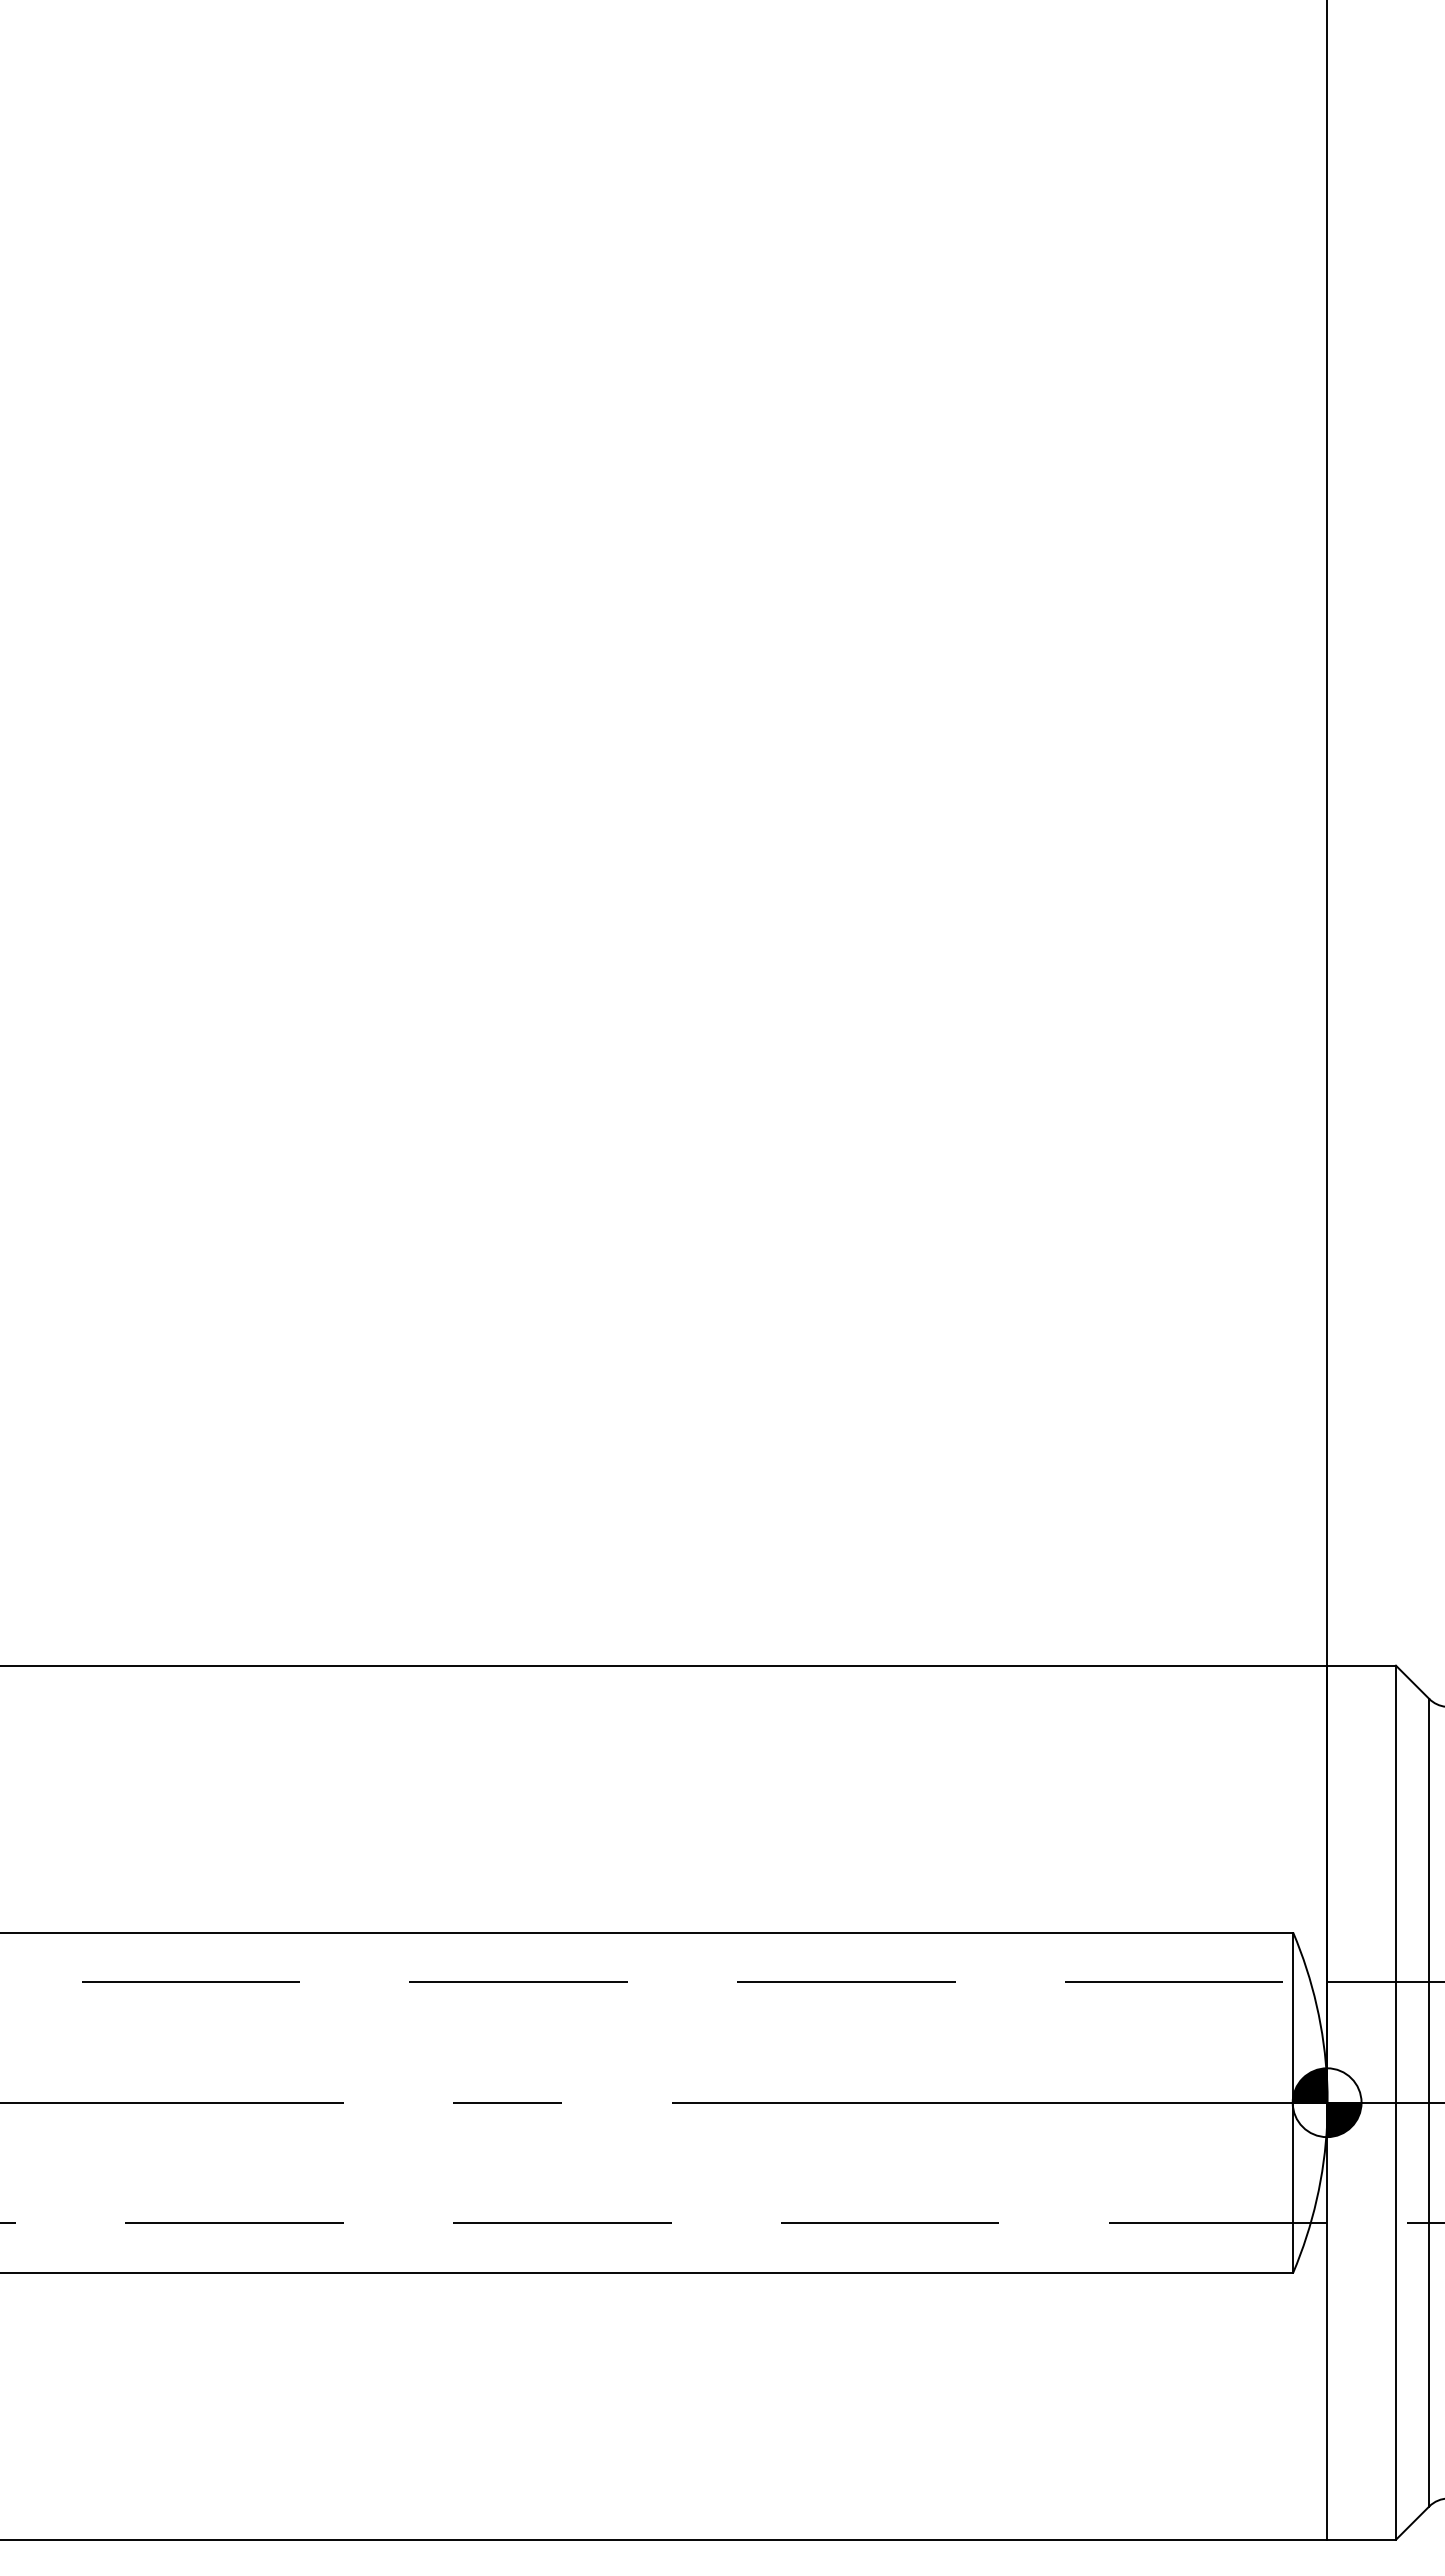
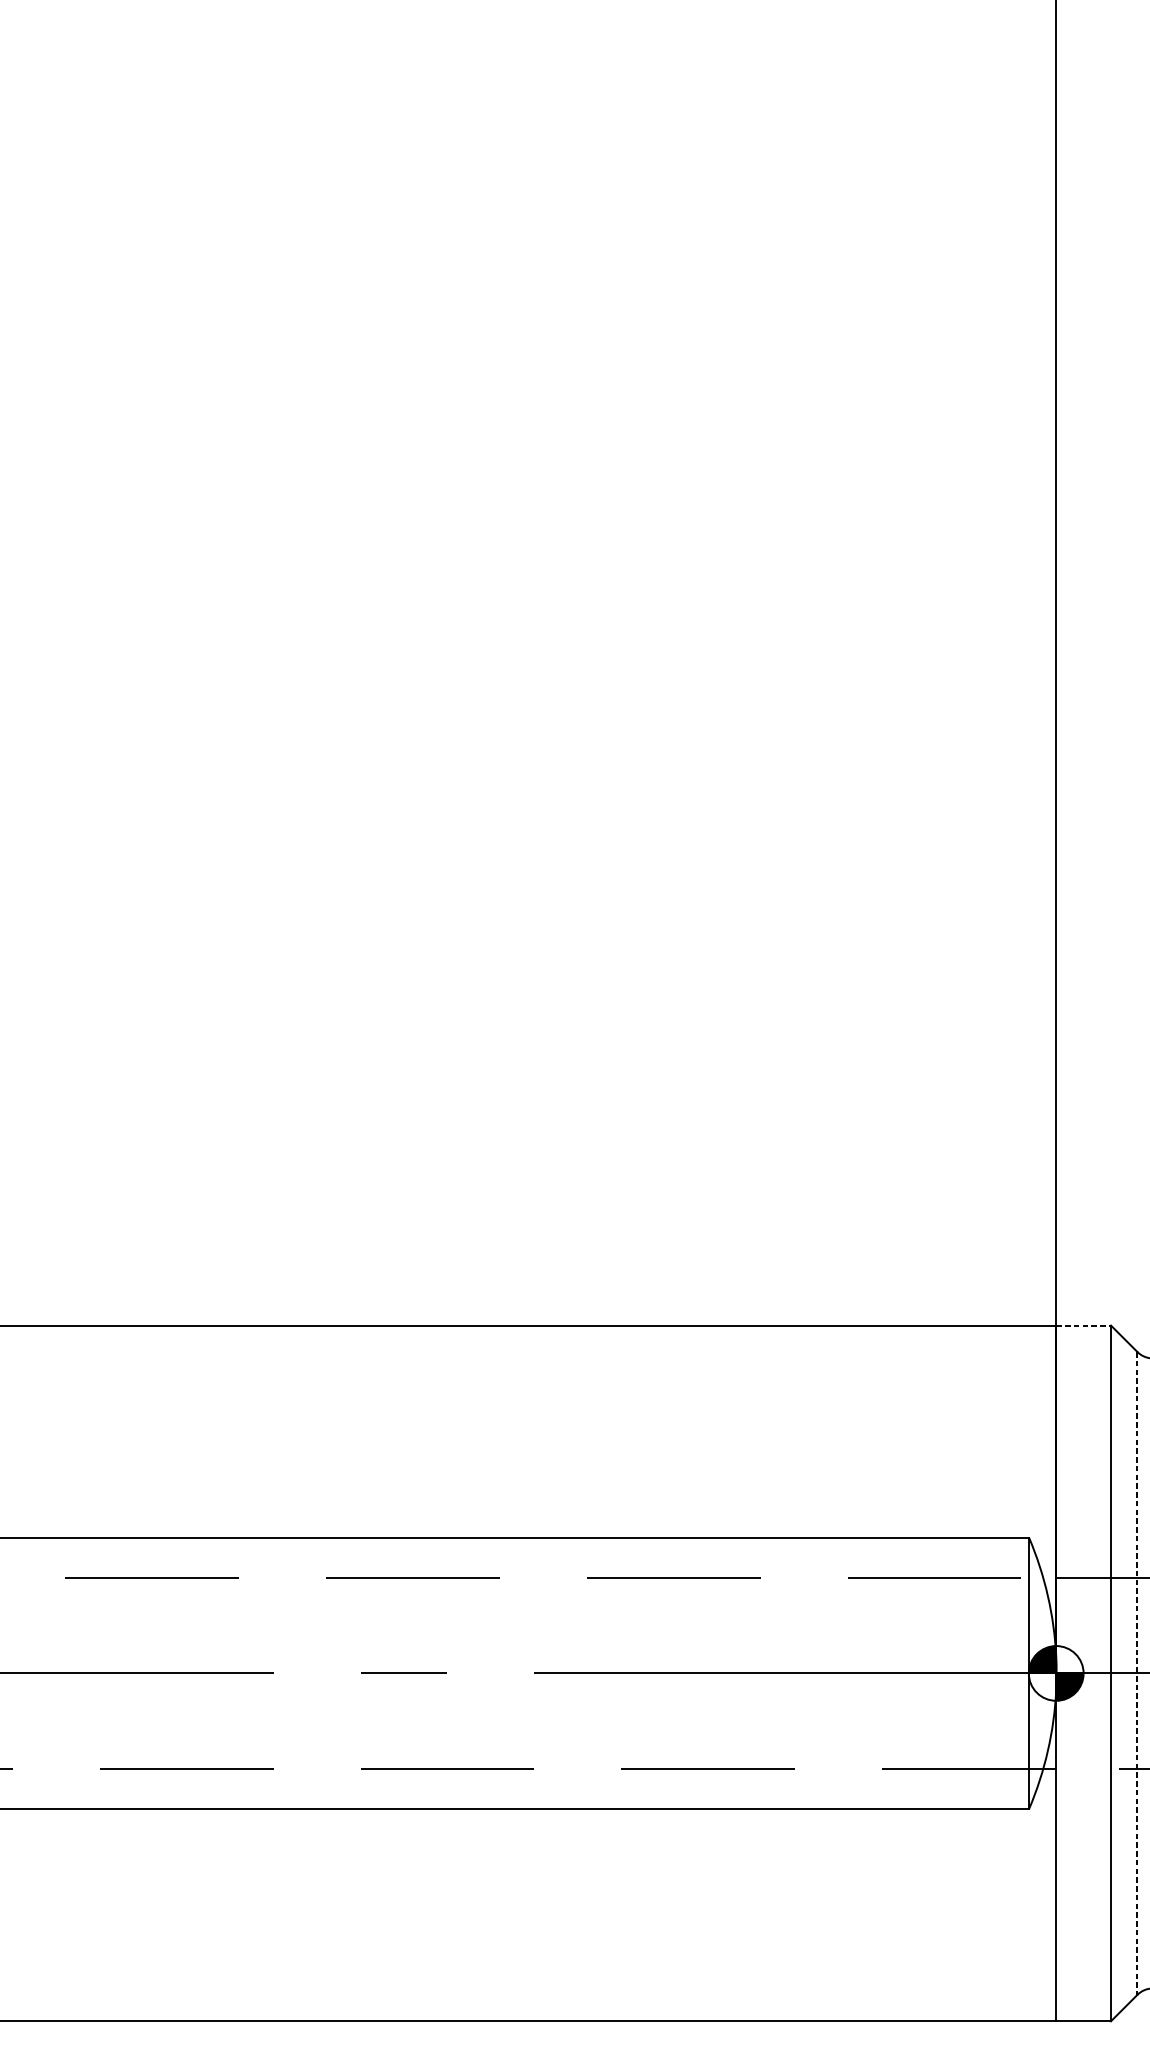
line: (1362, 1665) -> (1084, 1325), solid -> dashed
line: (1429, 2102) -> (1137, 1673), solid -> dashed

